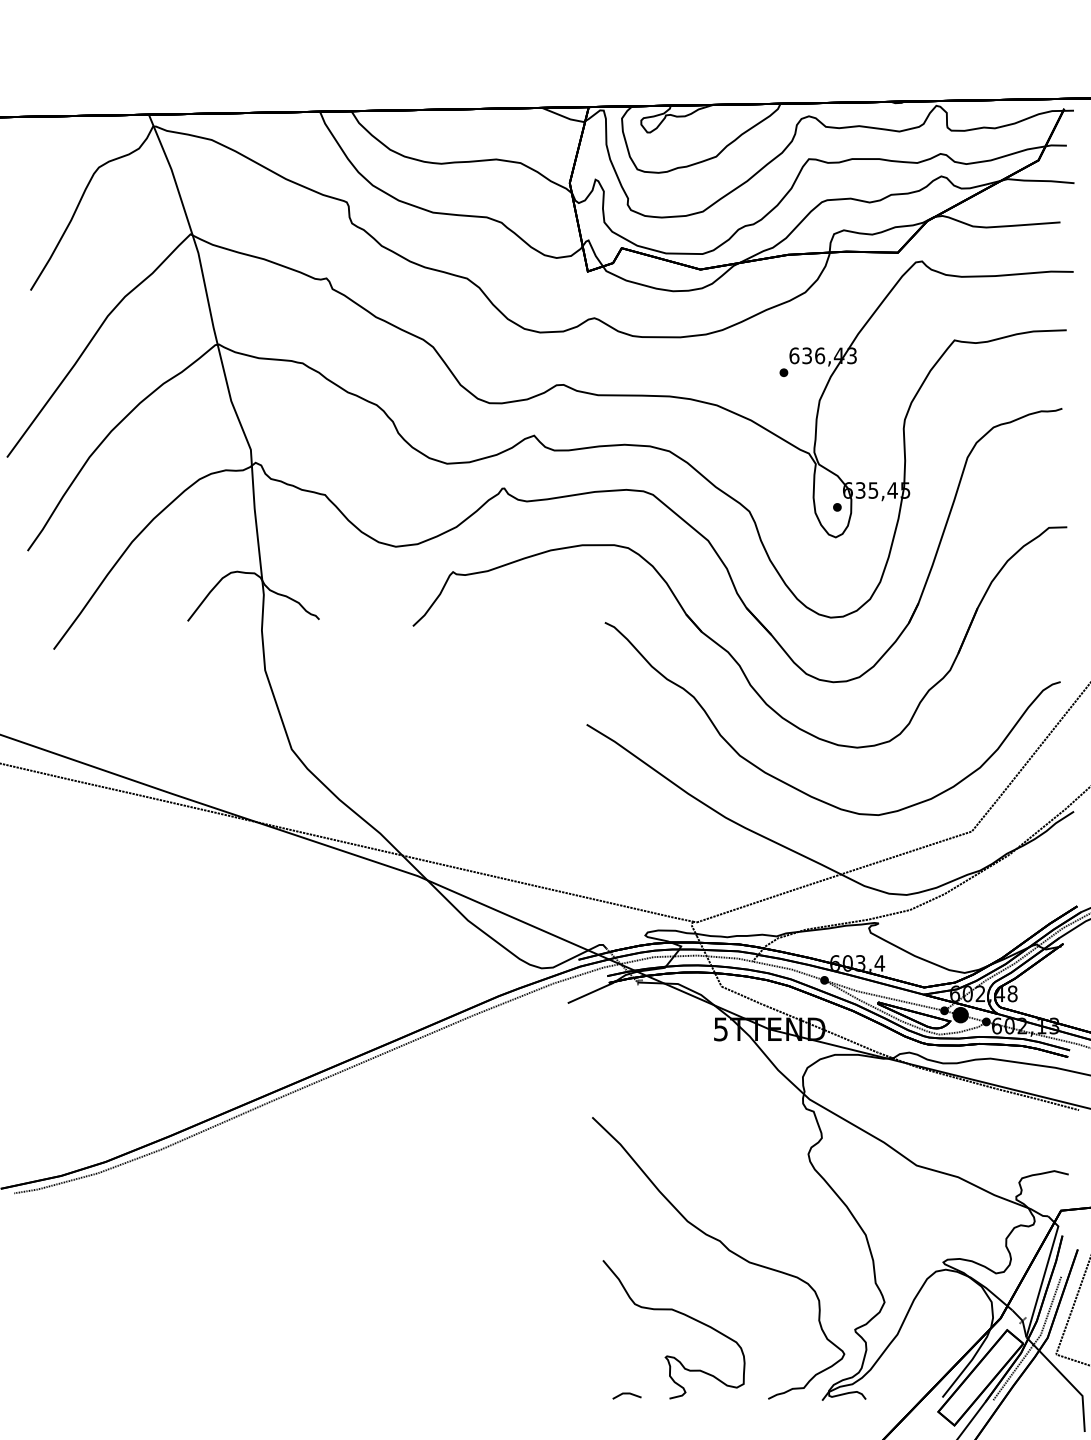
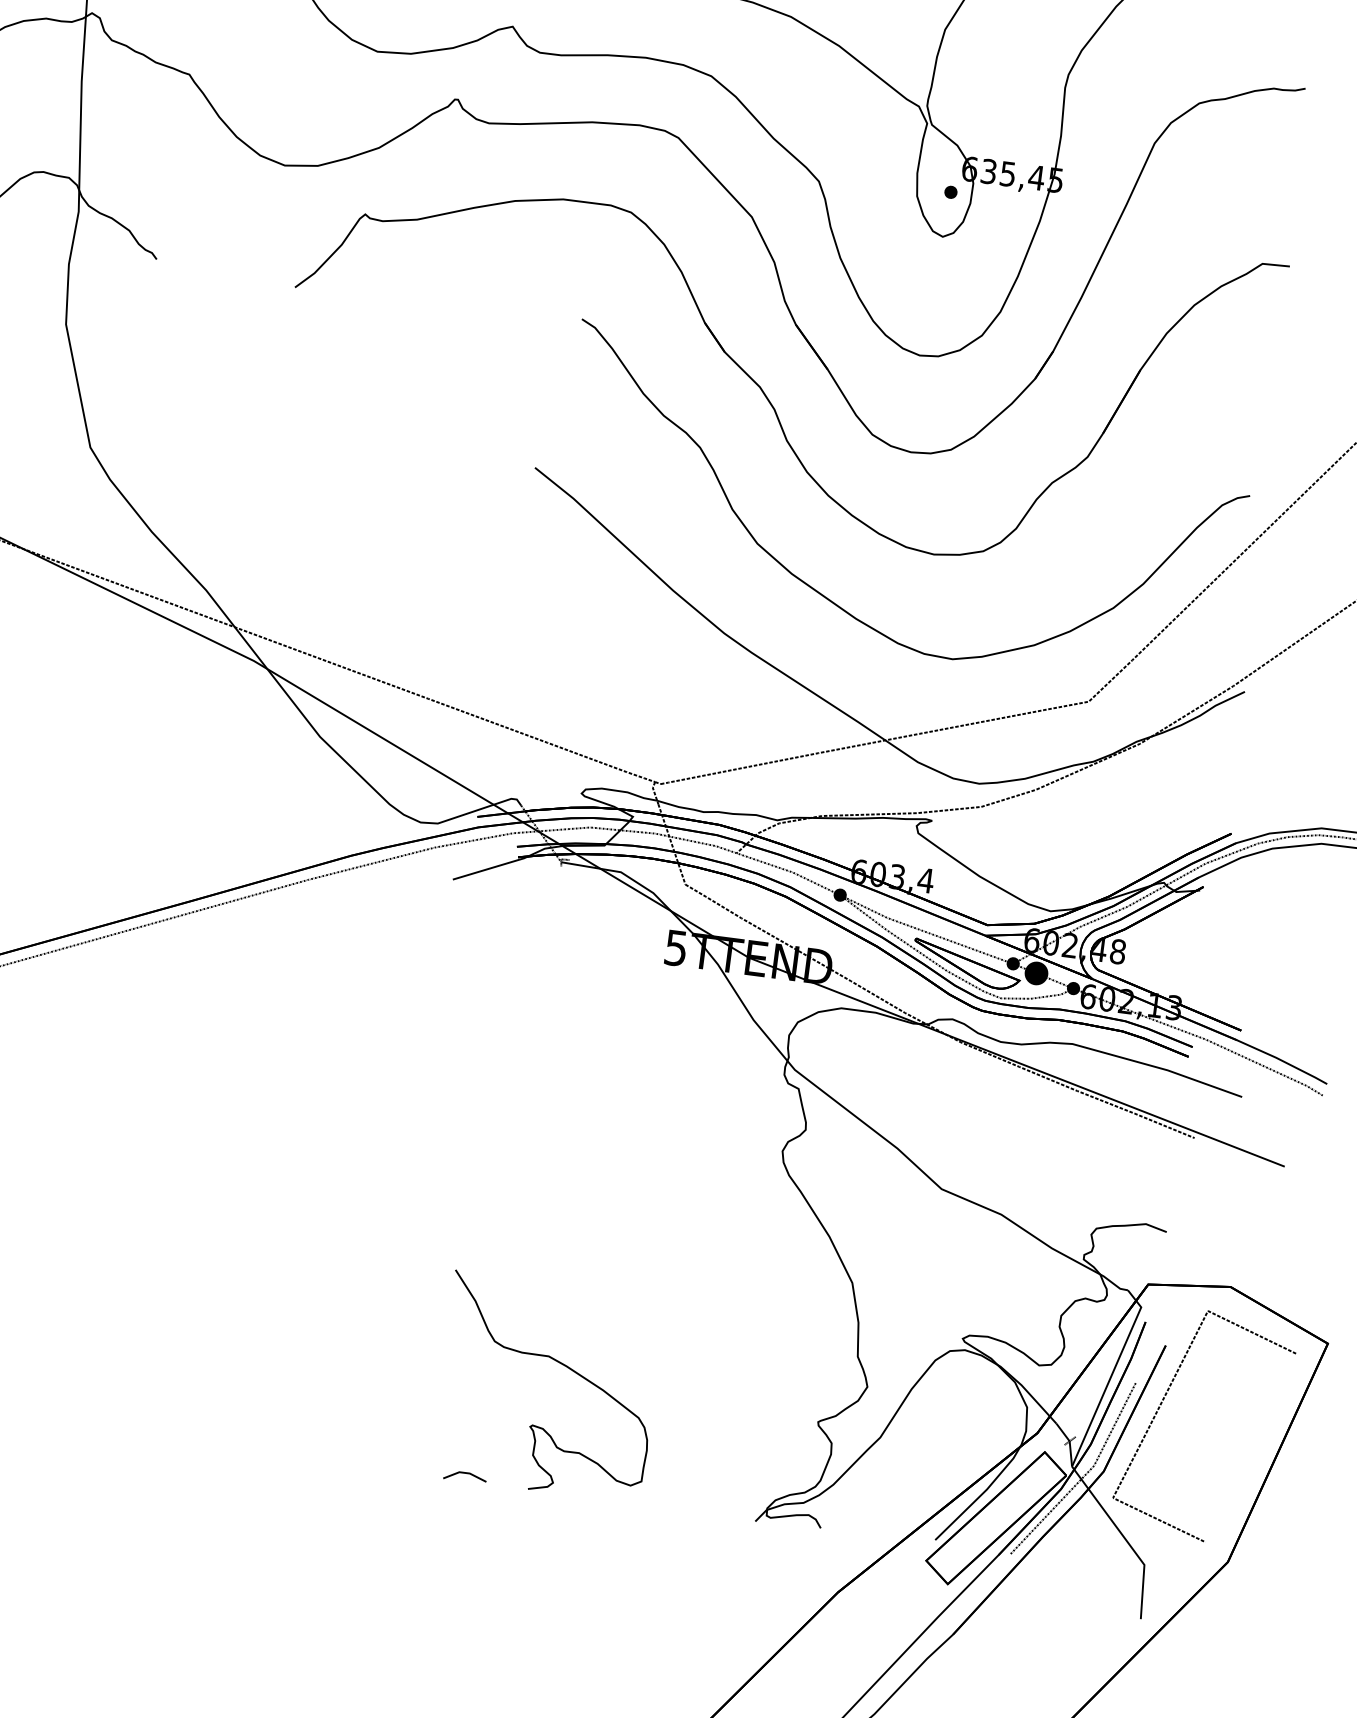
curve: (727, 1249) -> (643, 1277), removed

